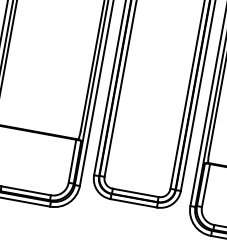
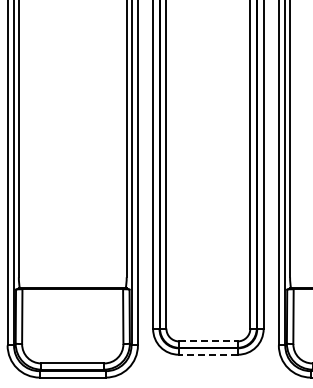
line: (135, 192) -> (208, 341), solid -> dashed
line: (133, 203) -> (208, 354), solid -> dashed

